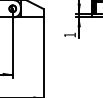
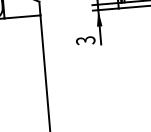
text: (69, 34) -> (84, 39), 1 -> 3

